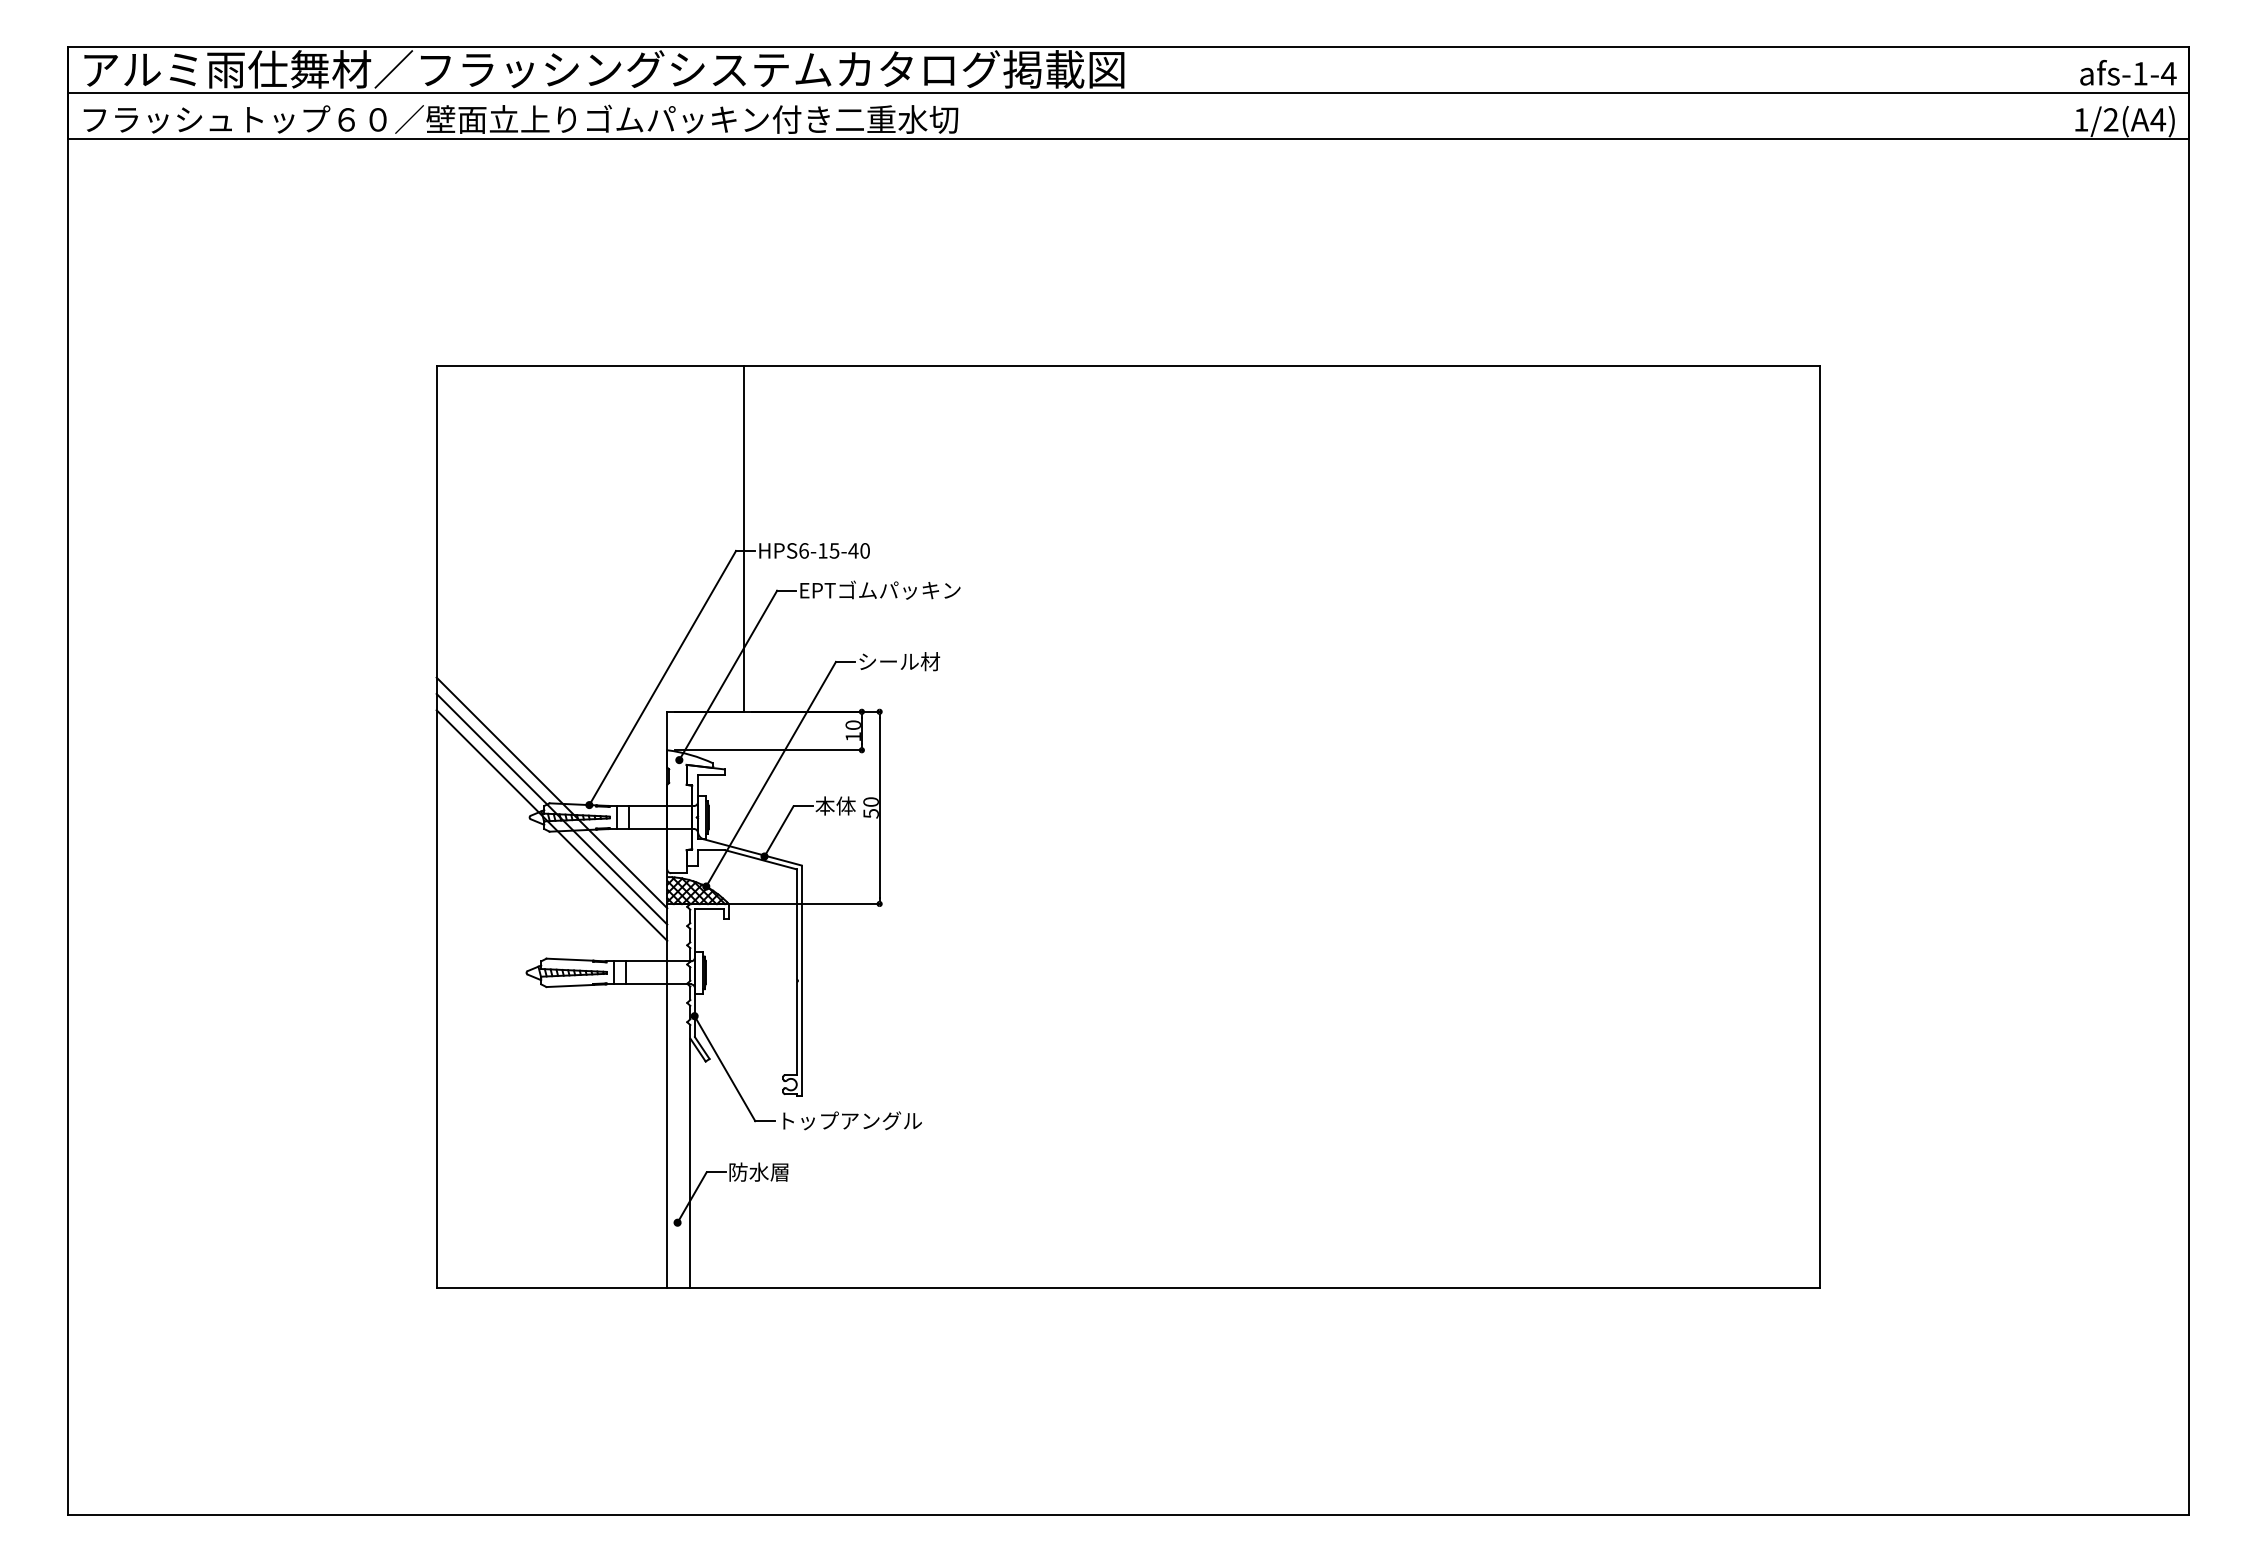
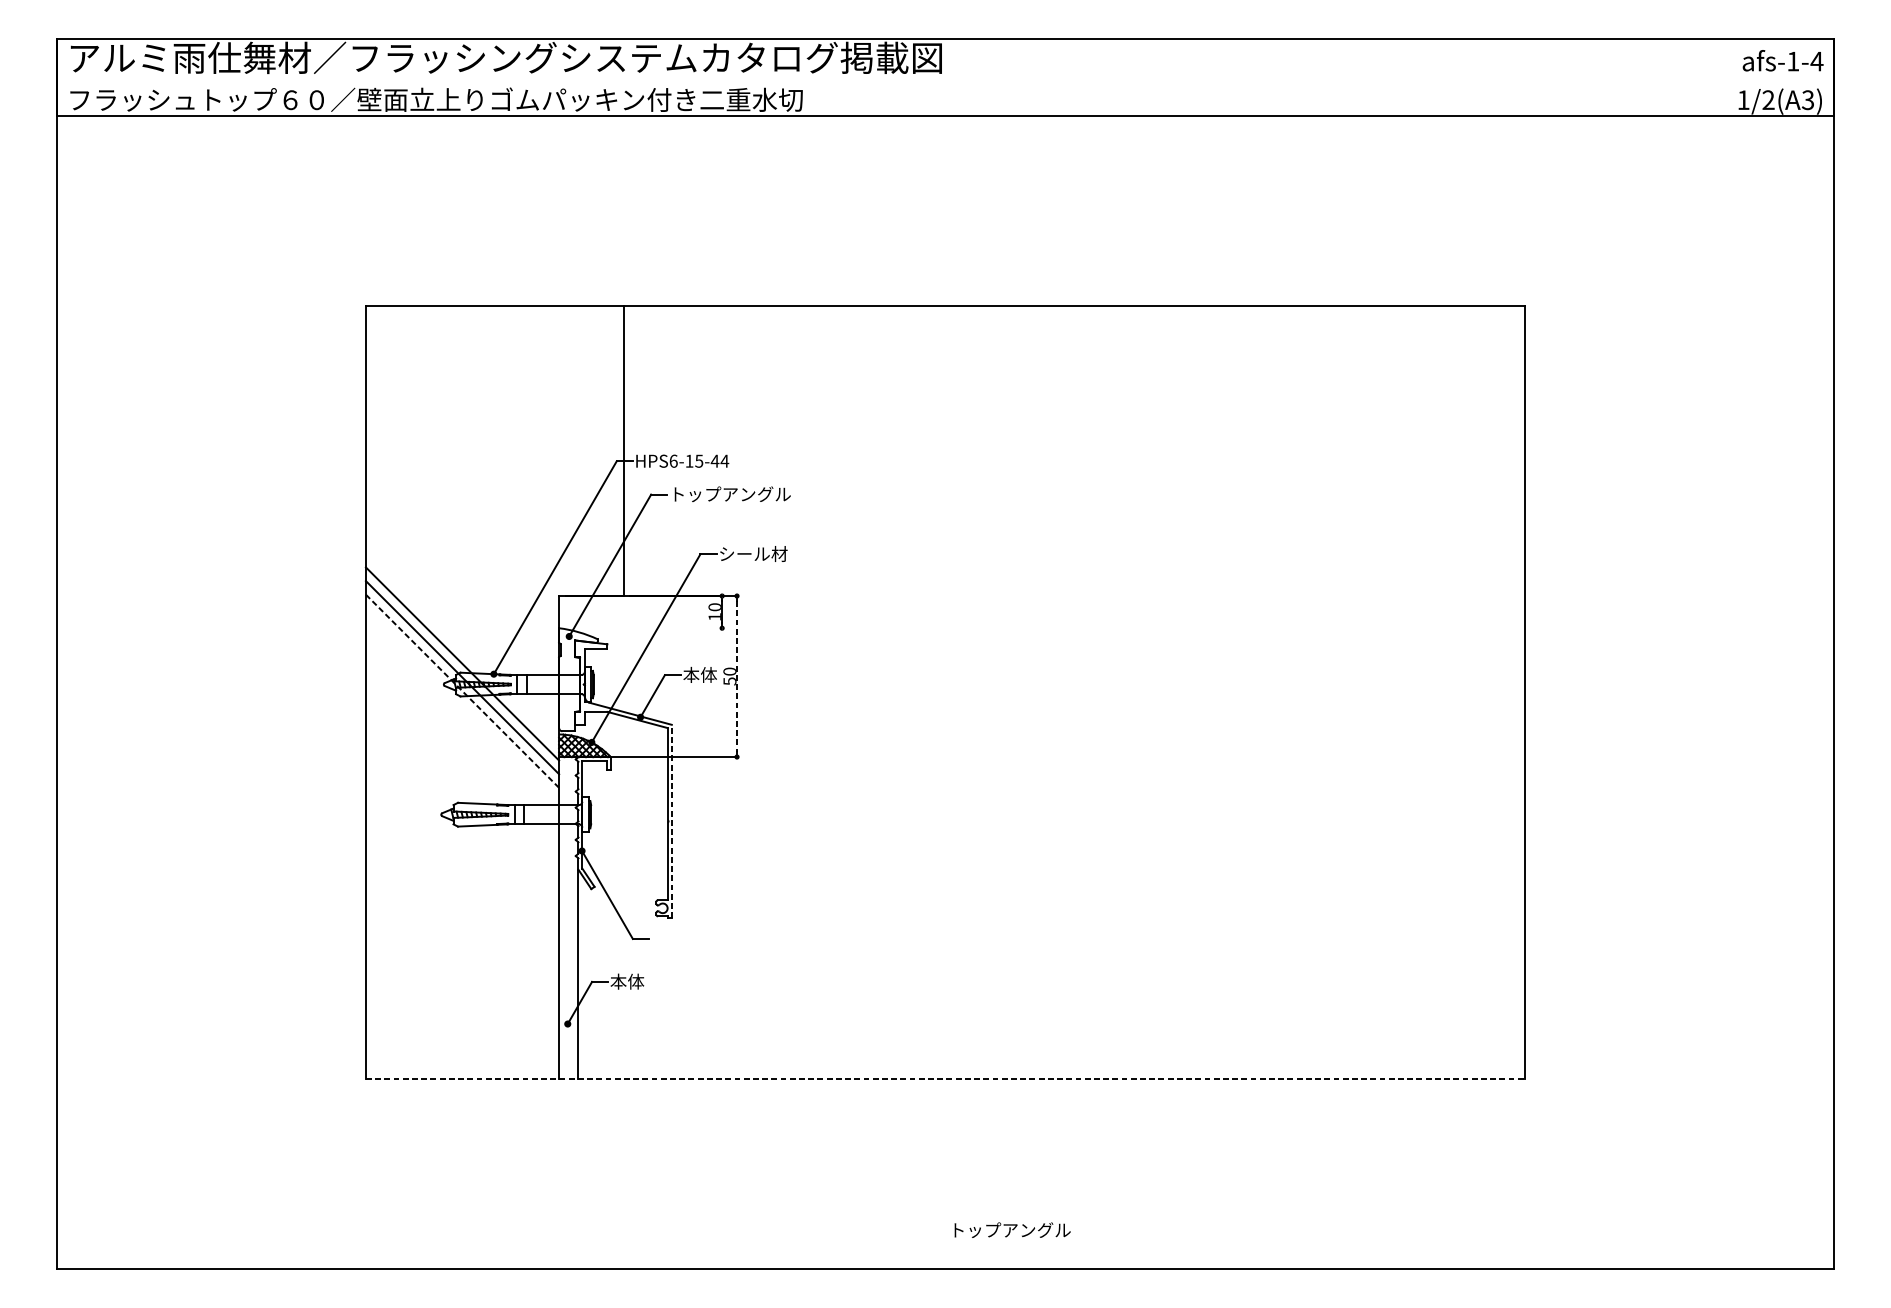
line: (1128, 93) -> (945, 78), removed
text: (2158, 119) -> (1808, 99), 1/2(A4) -> 1/2(A3)
text: (864, 550) -> (724, 460), HPS6-15-40 -> HPS6-15-44
text: (880, 589) -> (737, 493), EPTゴムパッキン -> トップアングル
line: (767, 750) -> (643, 628), removed
line: (879, 807) -> (736, 676), solid -> dashed
line: (552, 825) -> (462, 691), solid -> dashed
line: (801, 980) -> (671, 821), solid -> dashed
text: (852, 1120) -> (1012, 1229), moved
text: (758, 1171) -> (635, 981), 防水層 -> 本体
line: (1128, 1288) -> (945, 1079), solid -> dashed

